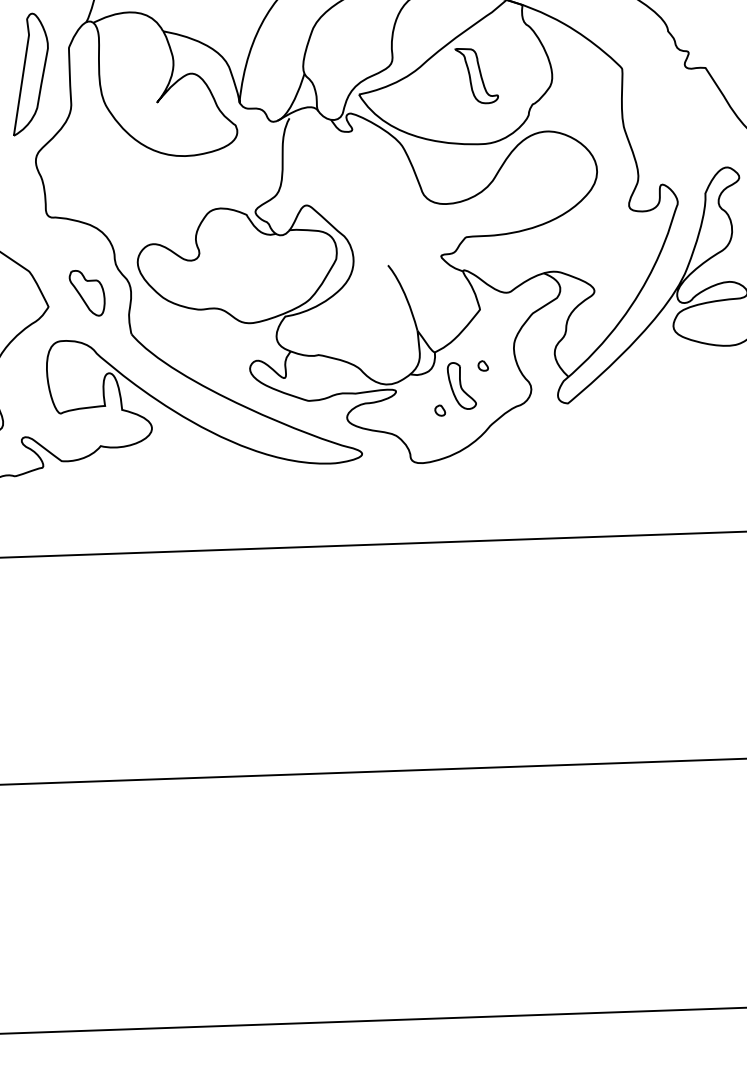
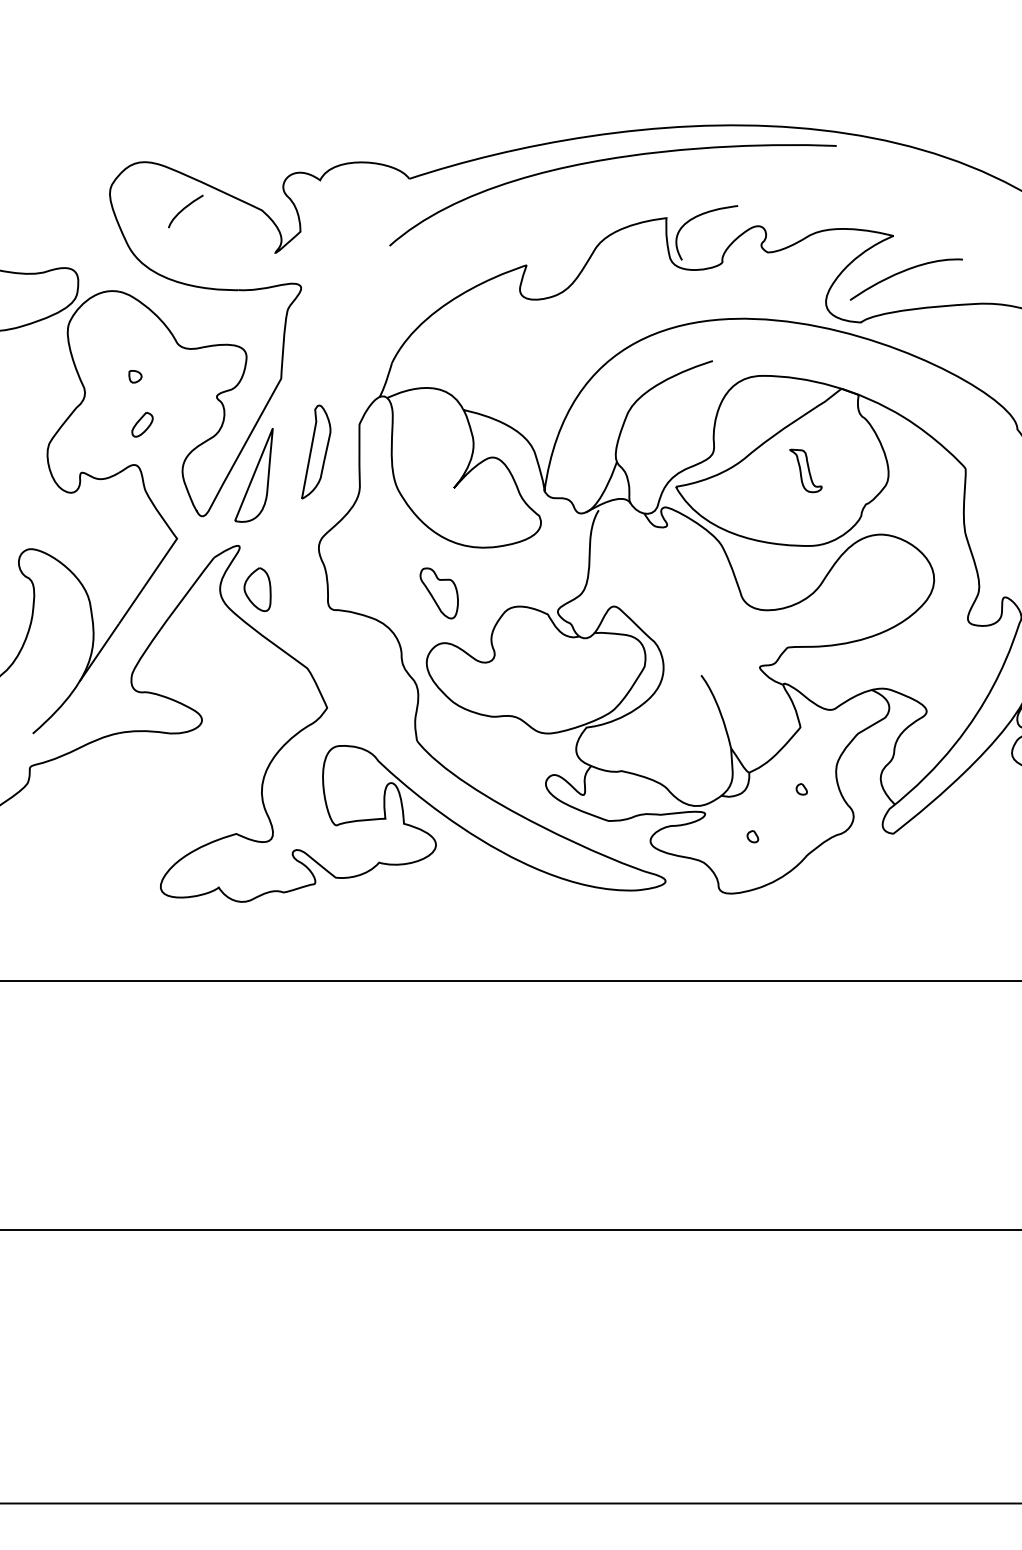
part: (30, 73) -> (316, 451), size x0.7
part: (476, 75) -> (805, 470), size x0.7
part: (86, 293) -> (438, 593), moved
part: (461, 385) -> (777, 810), removed

